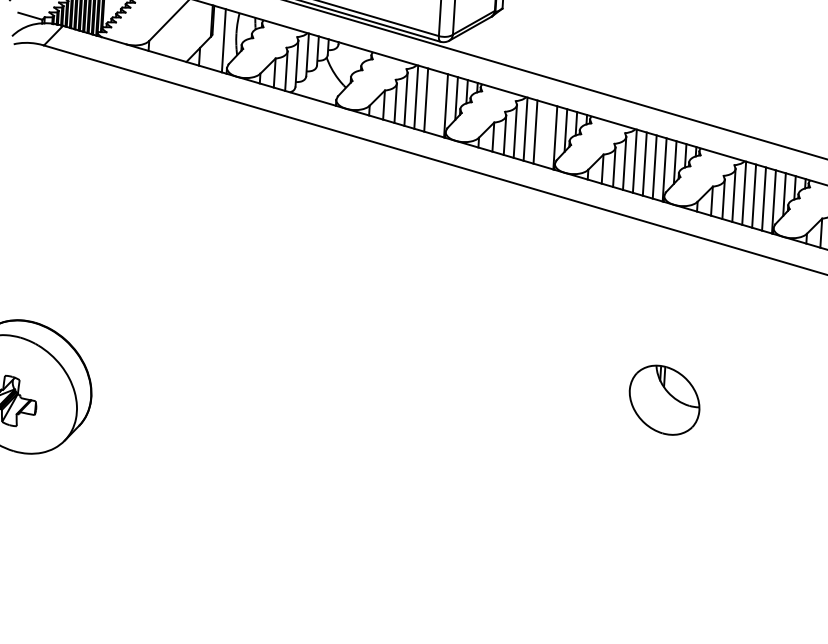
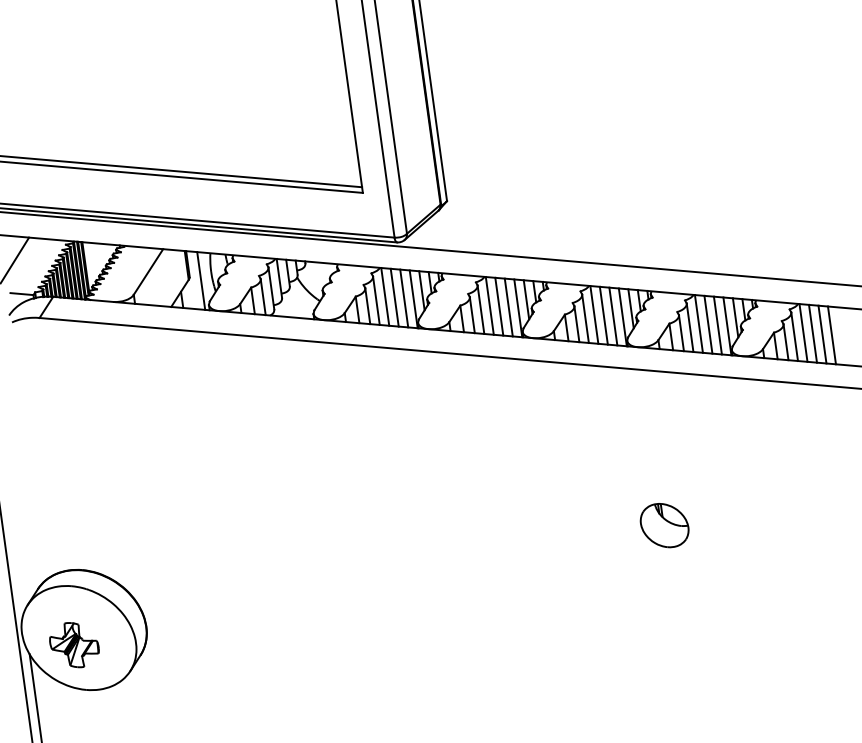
line: (436, 103) -> (404, 298), added
line: (545, 134) -> (508, 307), added
part: (664, 400) -> (664, 525), size x0.71

